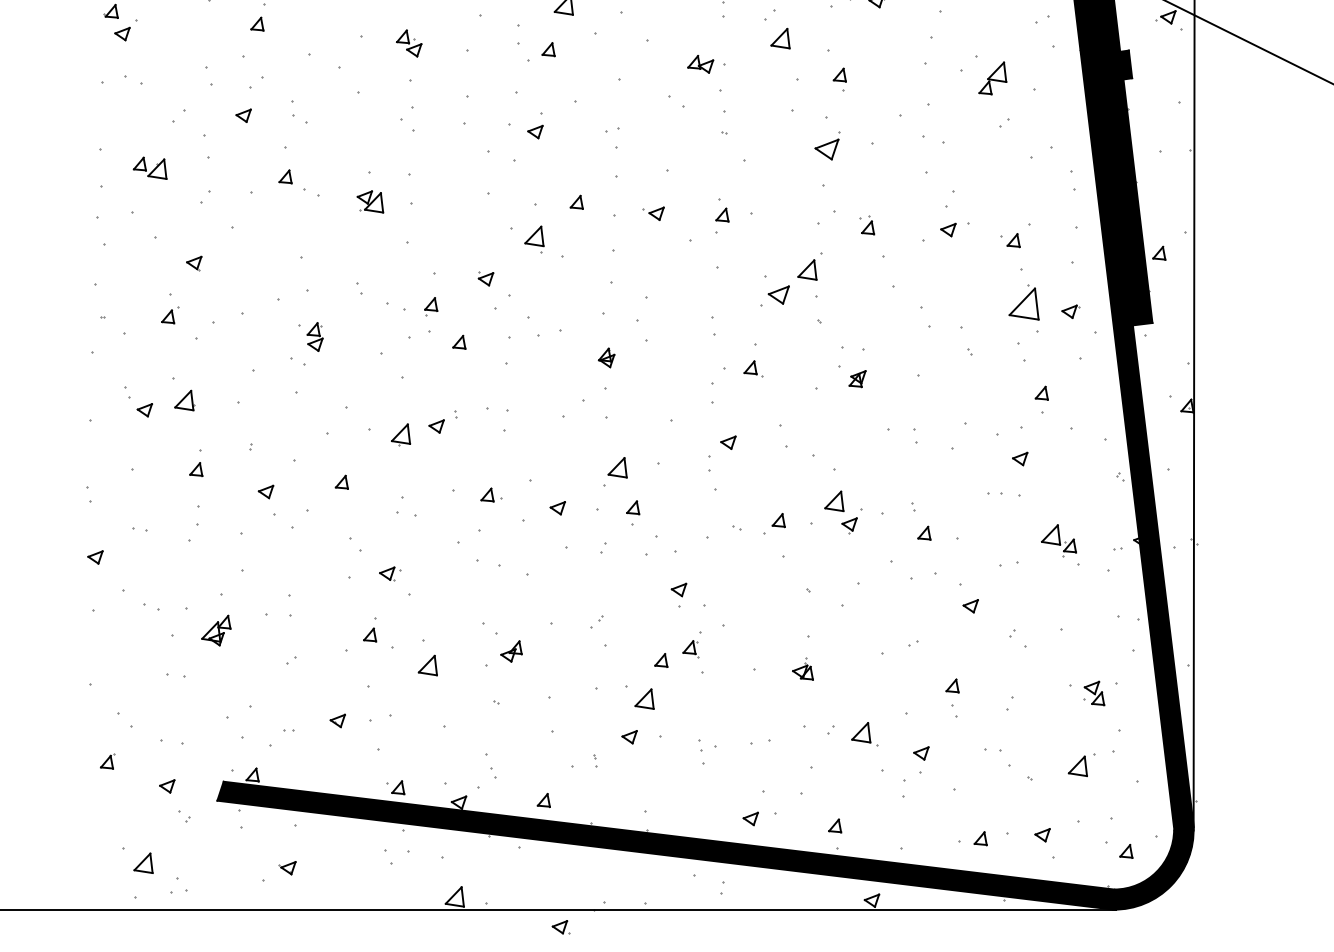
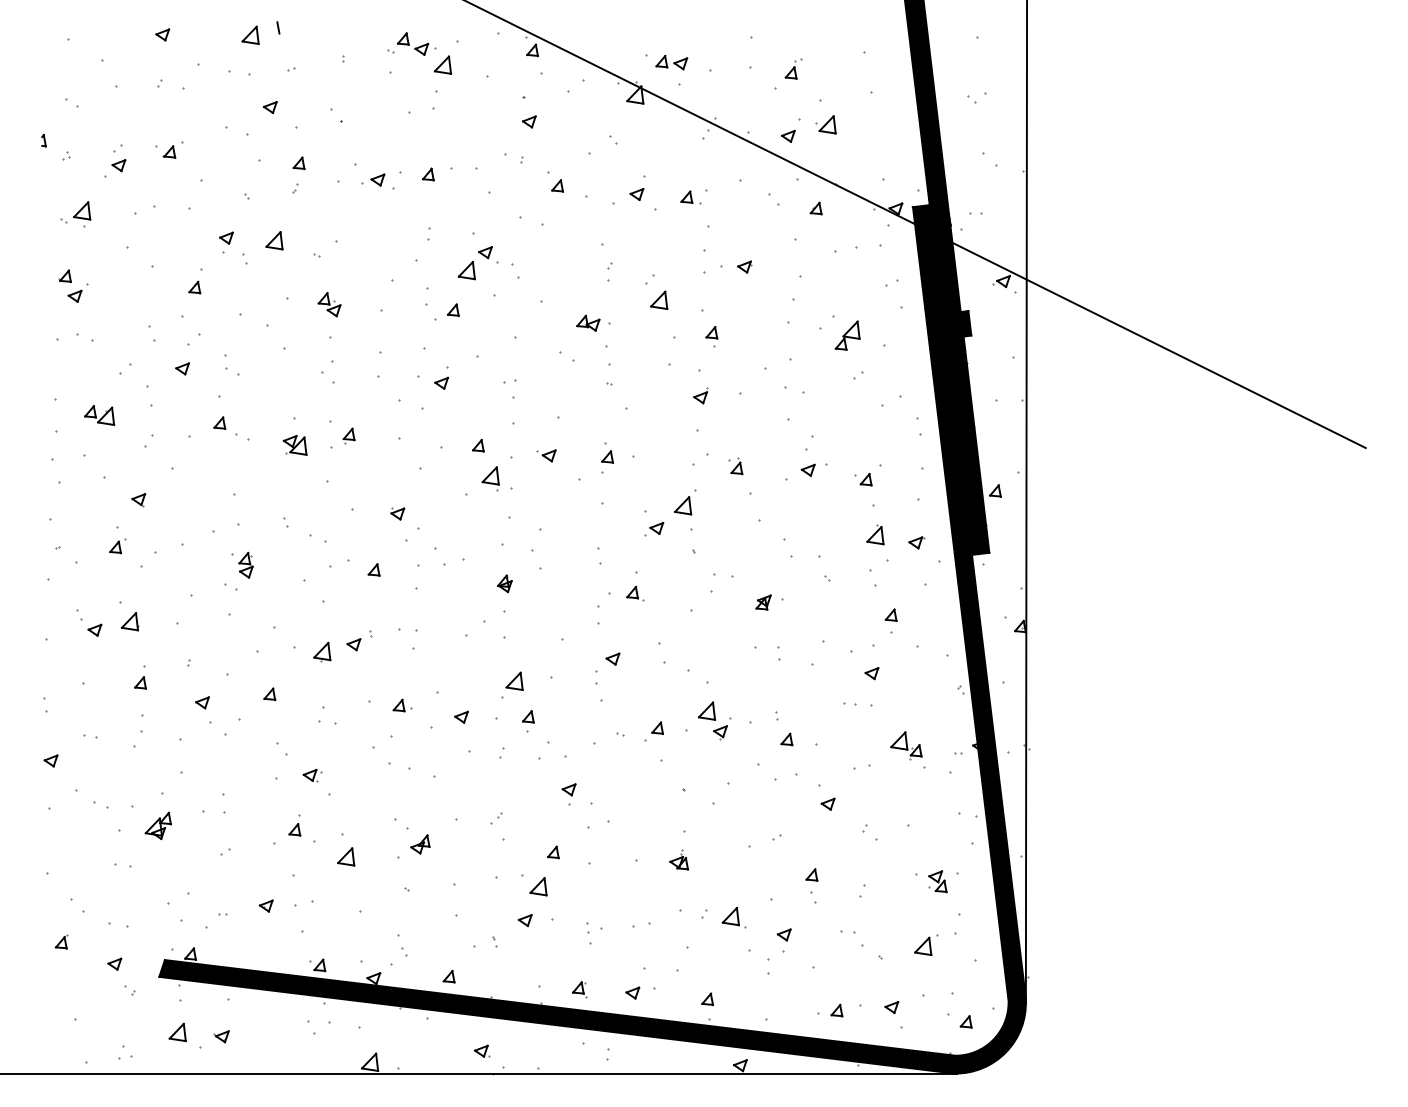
part: (827, 145) -> (700, 395), size x0.62
part: (534, 239) -> (490, 478), moved
part: (775, 296) -> (654, 529), size x0.71
part: (1024, 302) -> (875, 534), size x0.62
part: (430, 305) -> (348, 435), moved
part: (857, 378) -> (763, 602), moved
part: (690, 649) -> (579, 989), moved
part: (143, 863) -> (177, 1032), moved
part: (561, 926) -> (482, 1050), moved

